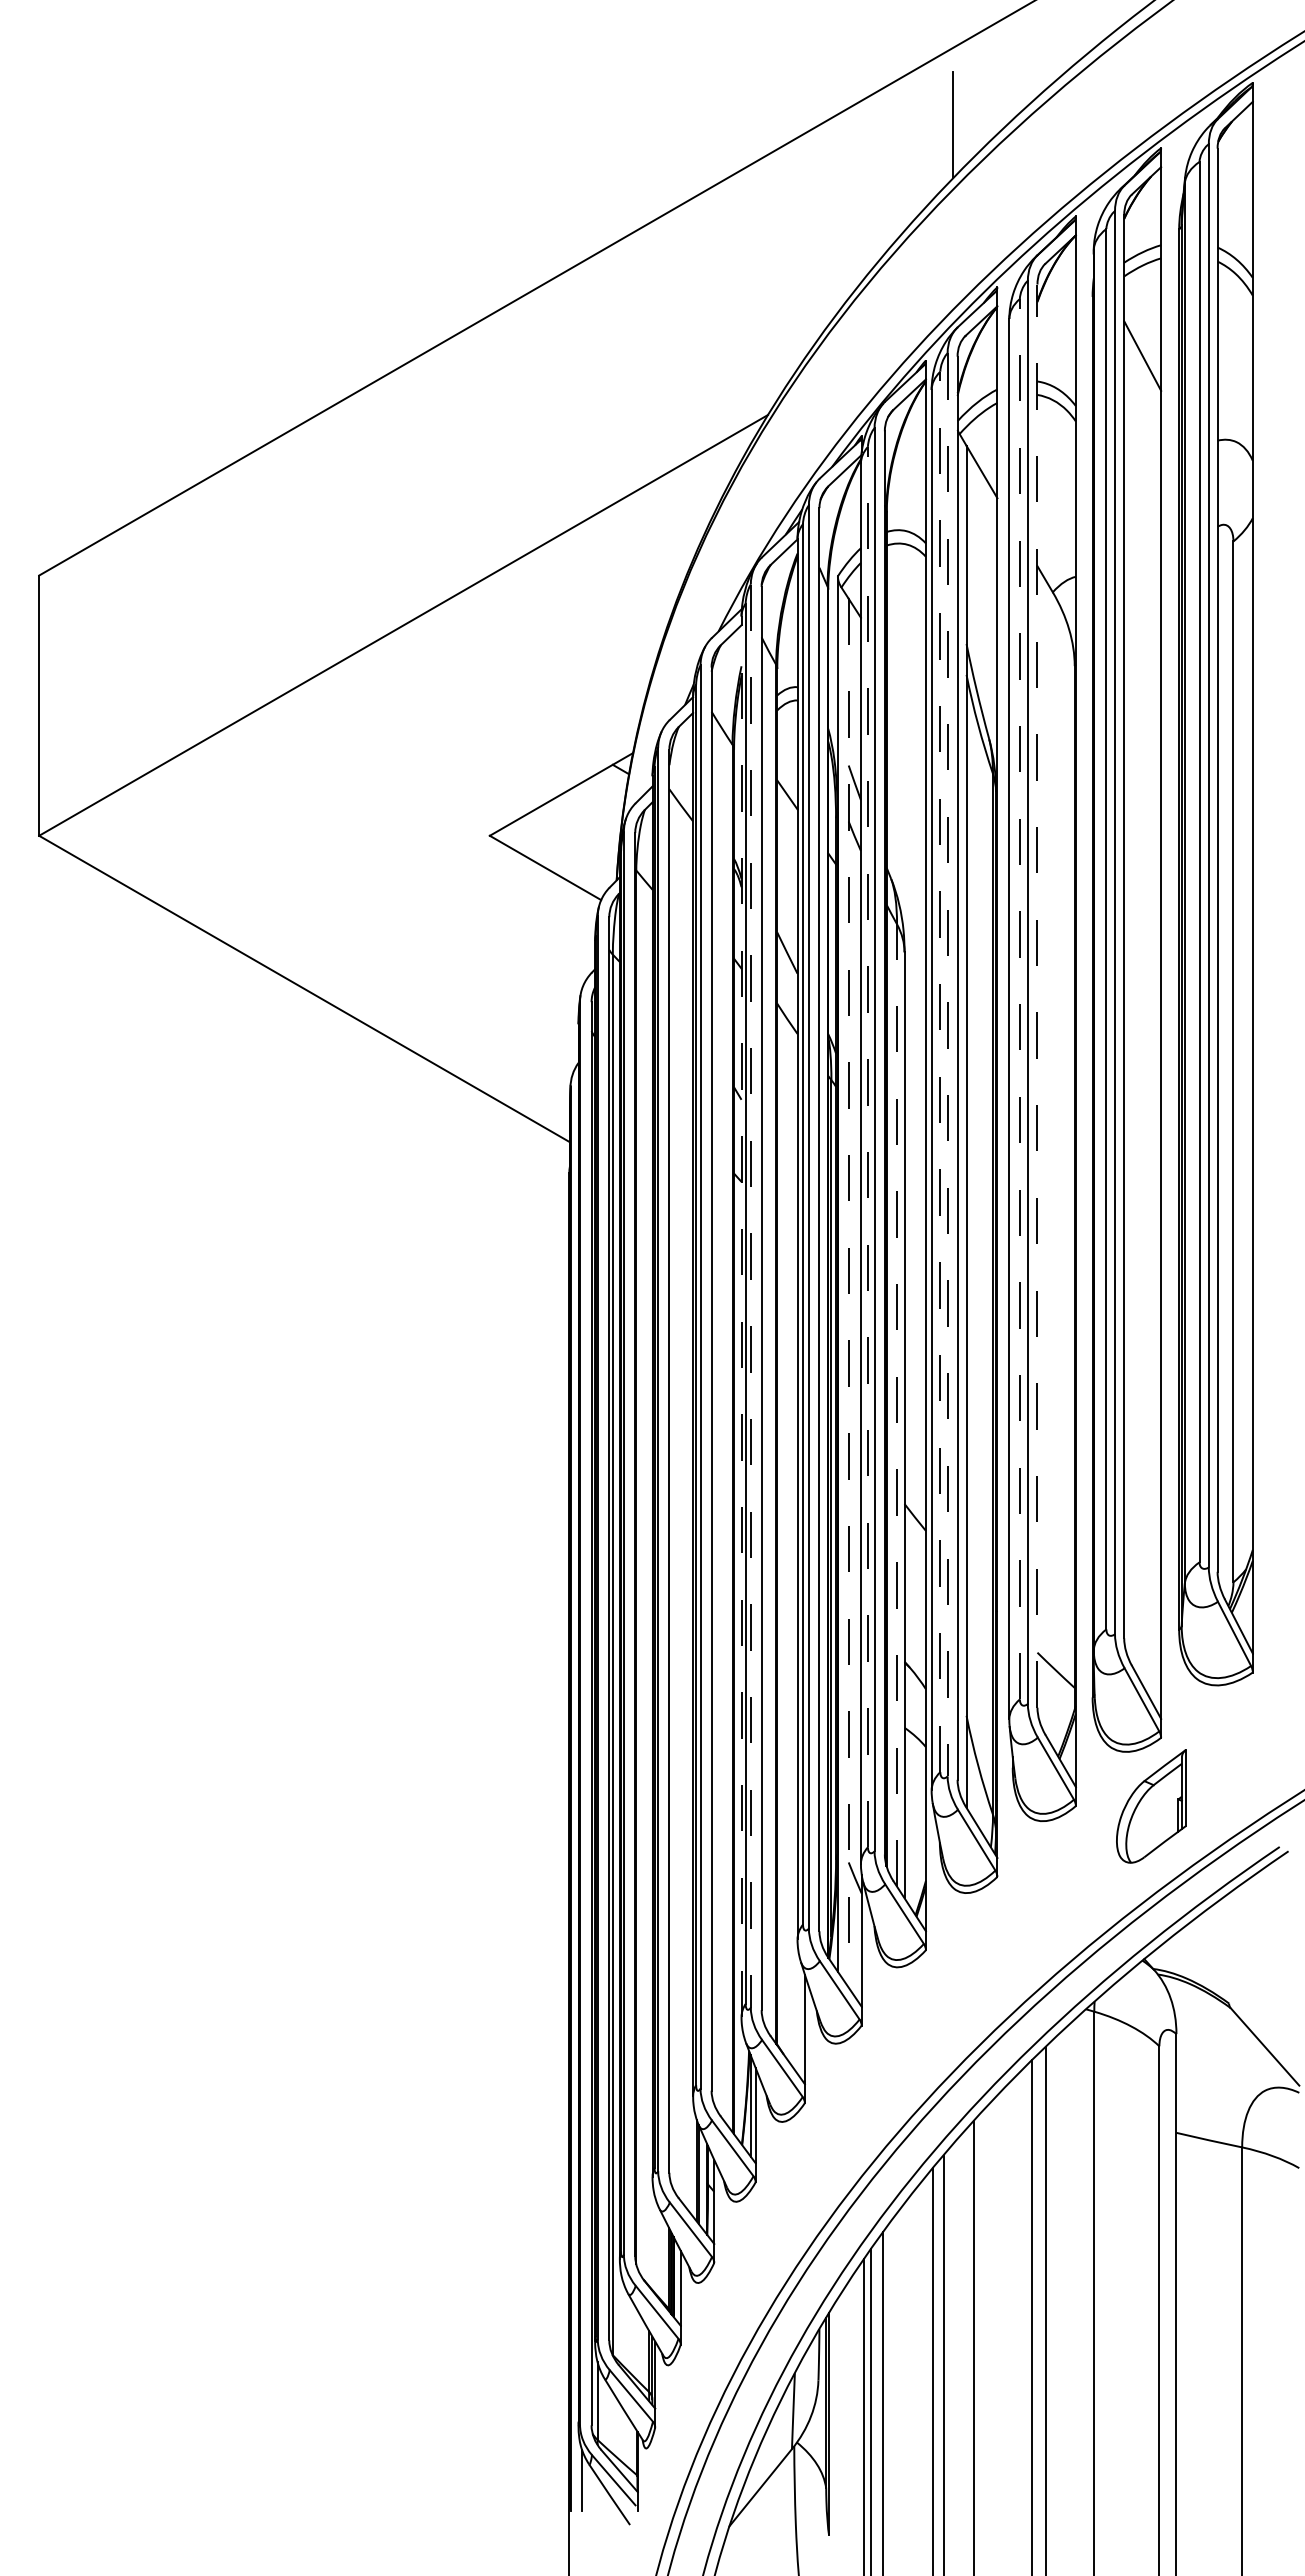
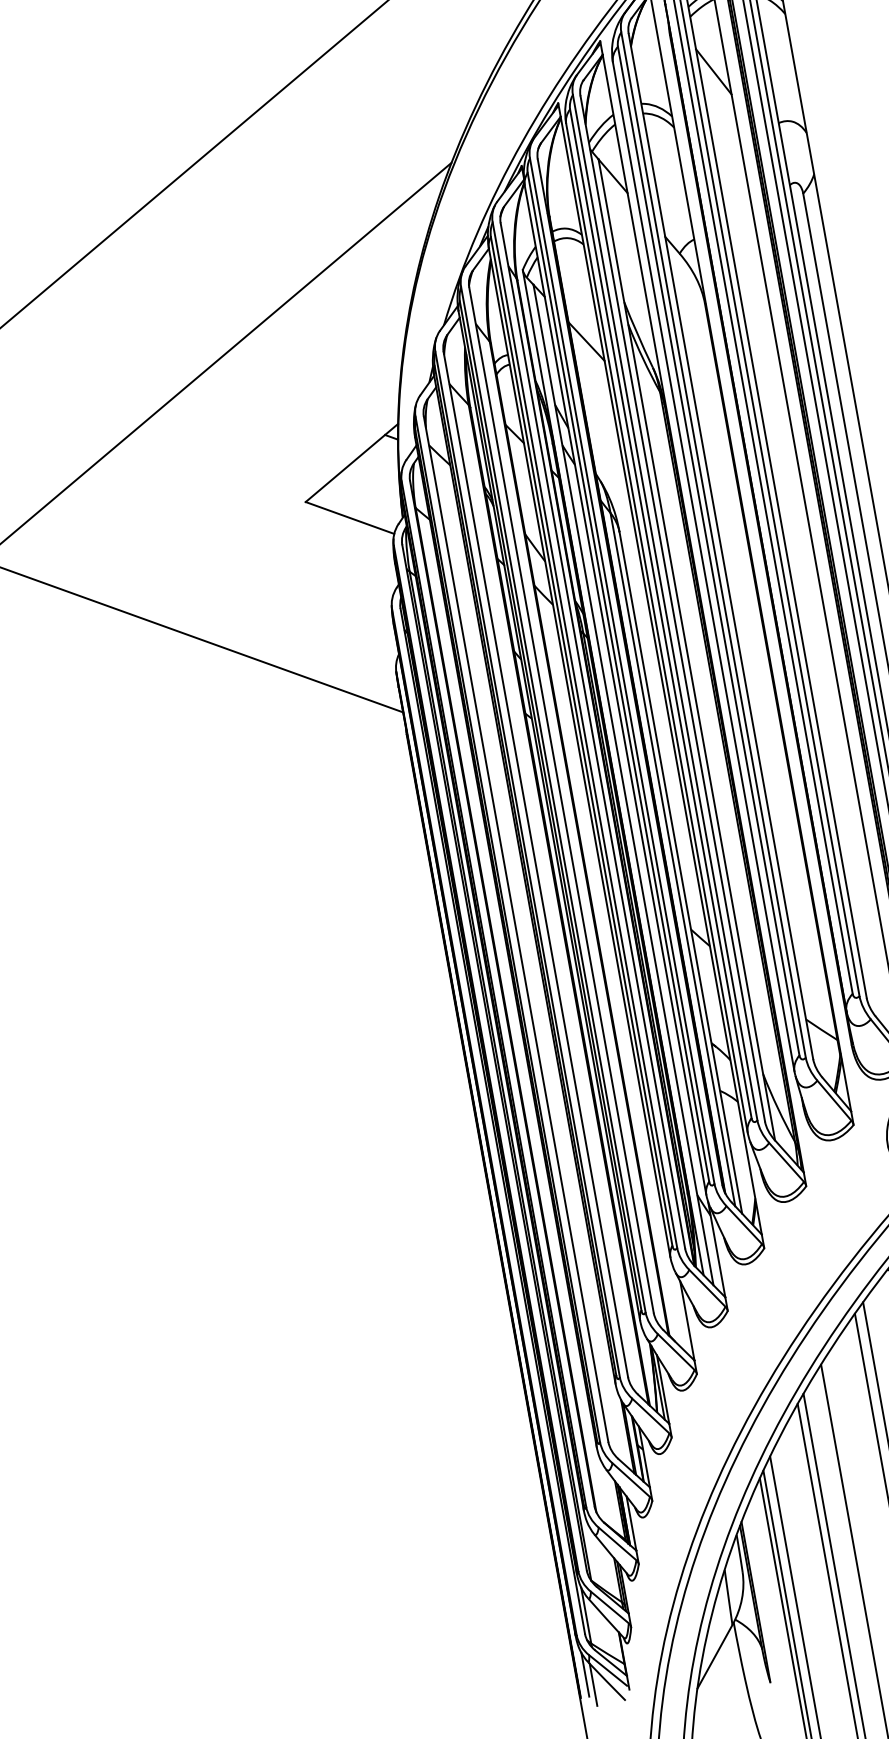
line: (905, 687) -> (585, 341), added
line: (1037, 996) -> (721, 546), dashed -> solid
line: (1019, 998) -> (708, 550), dashed -> solid
line: (947, 1064) -> (665, 607), dashed -> solid
line: (940, 1071) -> (660, 613), dashed -> solid
line: (867, 1146) -> (618, 676), dashed -> solid
line: (848, 1293) -> (623, 785), dashed -> solid
line: (750, 1296) -> (553, 800), dashed -> solid
line: (741, 1316) -> (549, 815), dashed -> solid
line: (897, 1405) -> (673, 859), dashed -> solid
line: (590, 2495) -> (593, 1684), added

